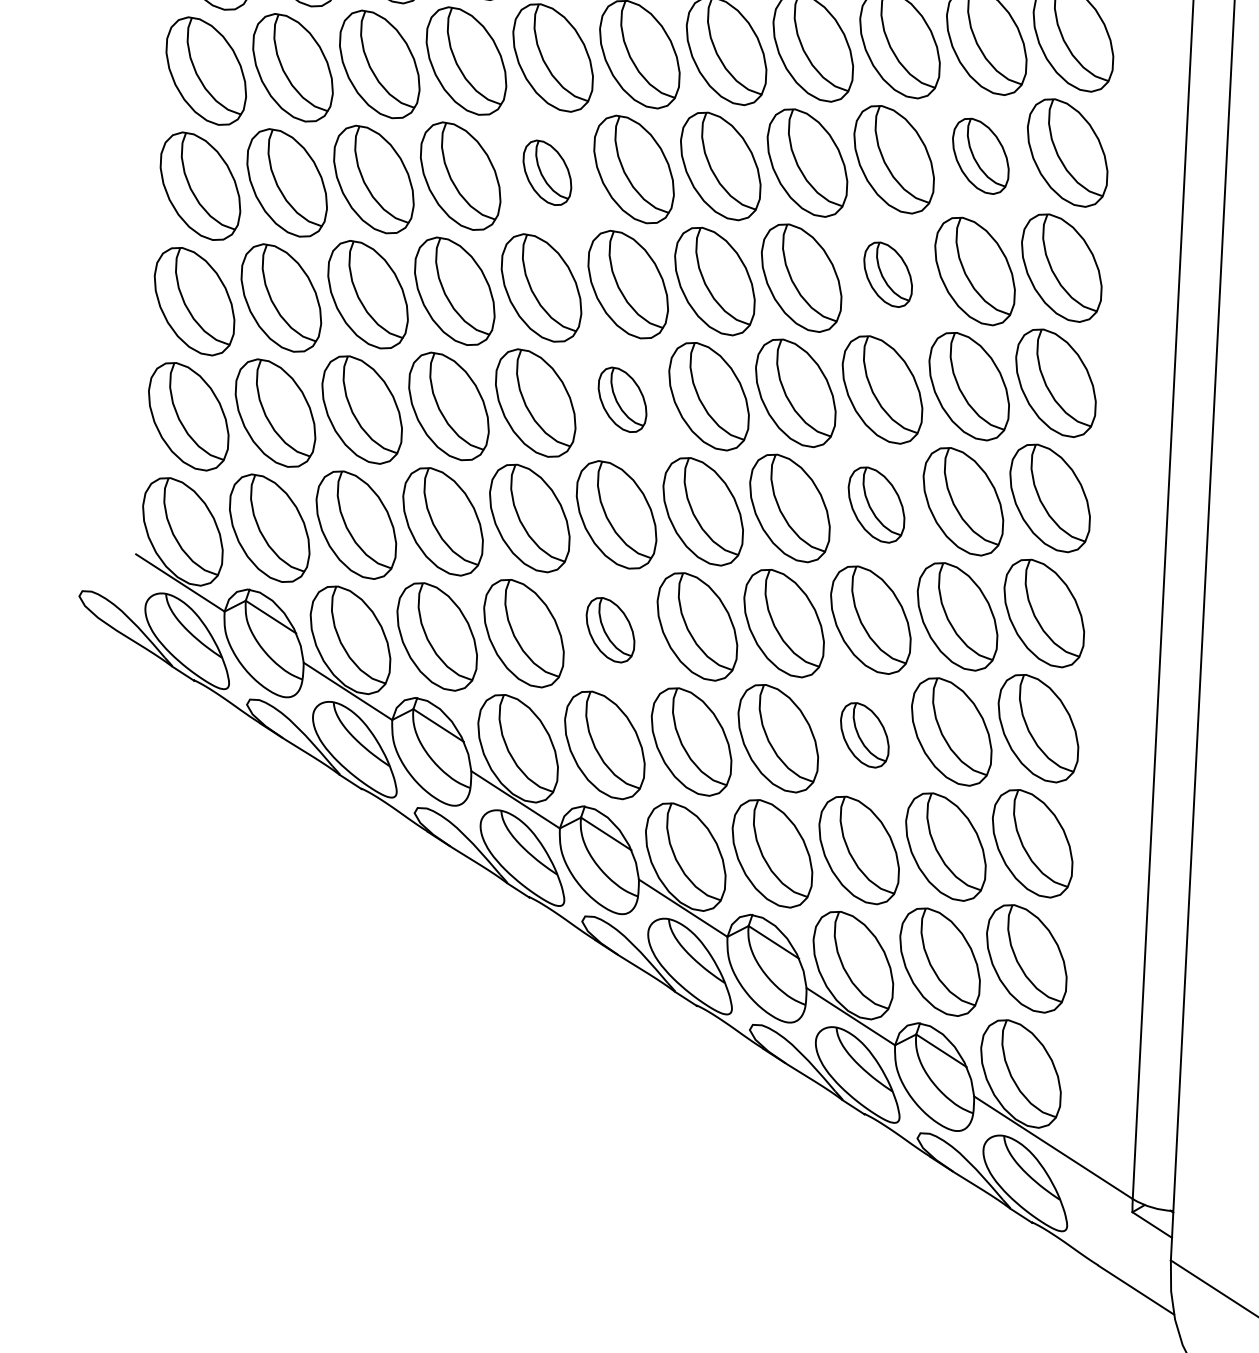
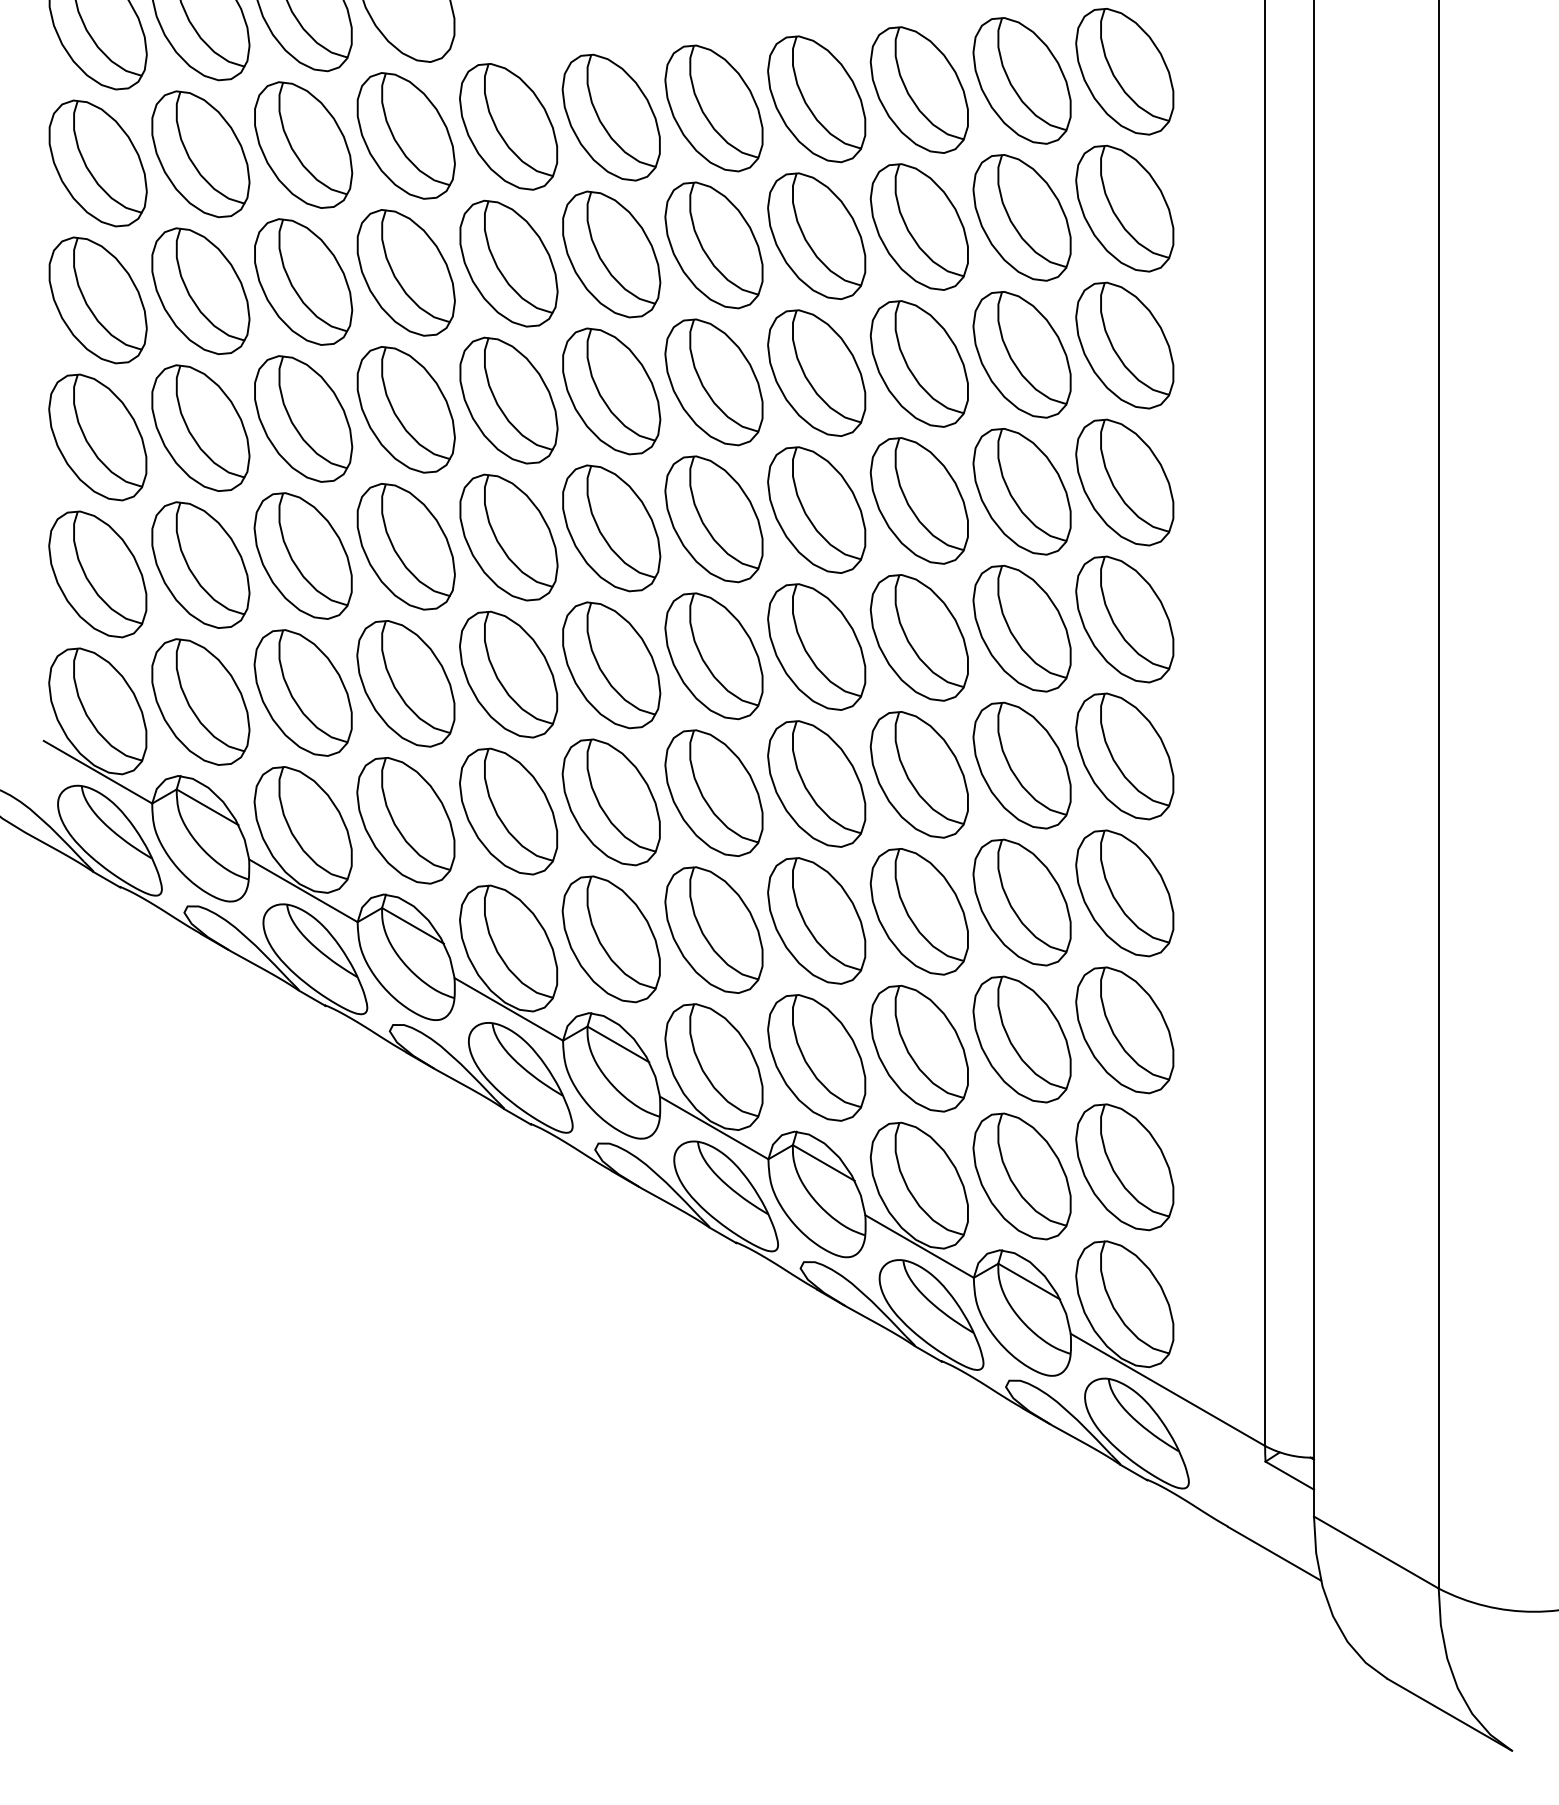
part: (980, 155) -> (1021, 217), size x1.43
part: (547, 172) -> (508, 263), size x1.67
part: (887, 274) -> (918, 363), size x1.67
part: (622, 399) -> (611, 528), size x1.67
part: (875, 504) -> (918, 637), size x1.43
part: (609, 630) -> (610, 802), size x1.67
part: (864, 734) -> (918, 911), size x1.67

